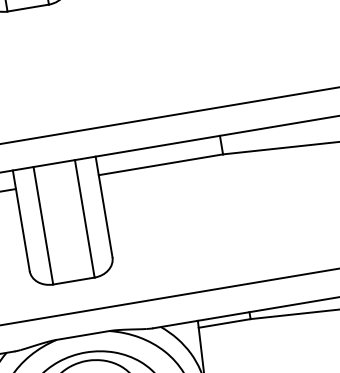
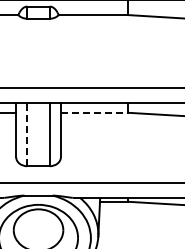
line: (160, 164) -> (94, 112), solid -> dashed
line: (43, 225) -> (27, 134), solid -> dashed

